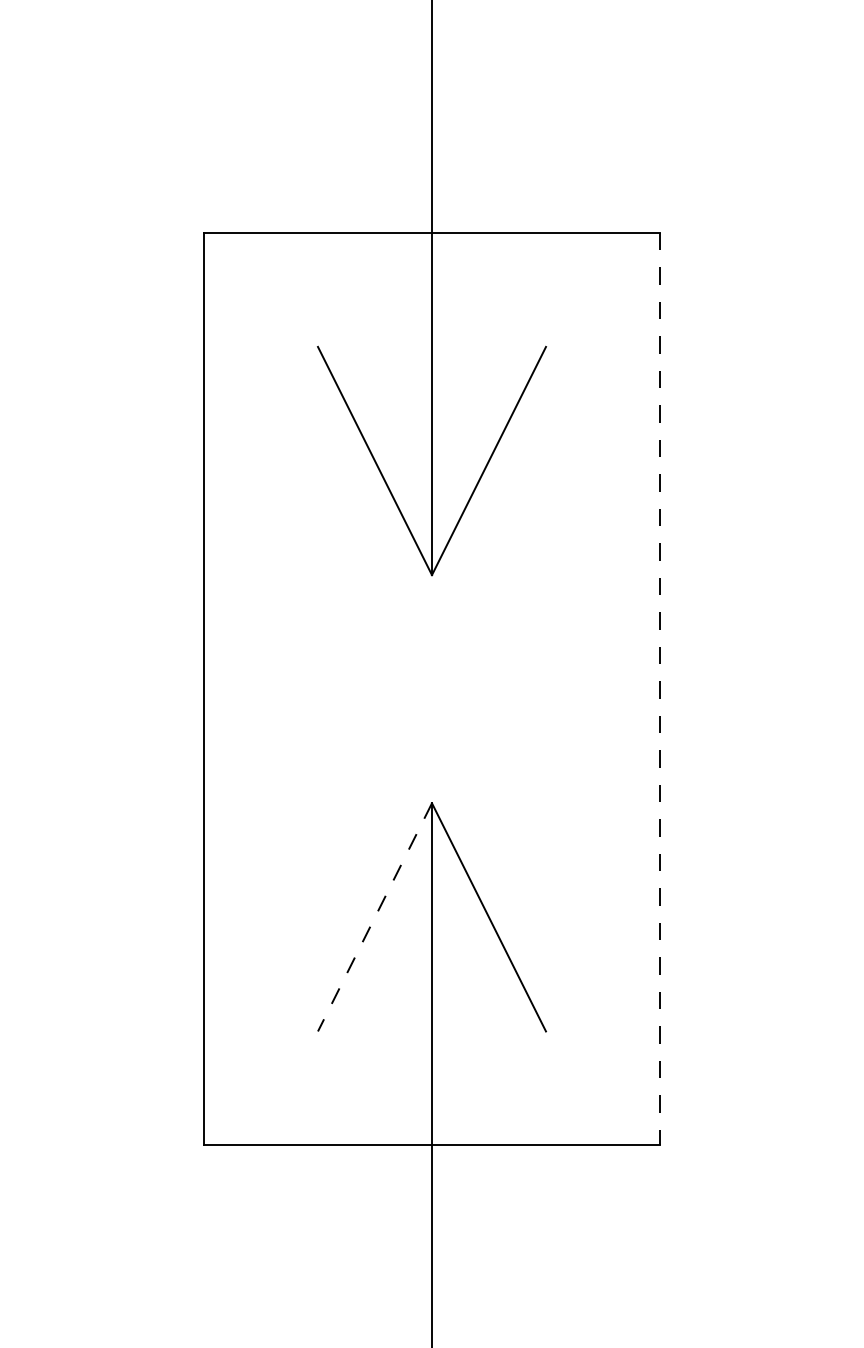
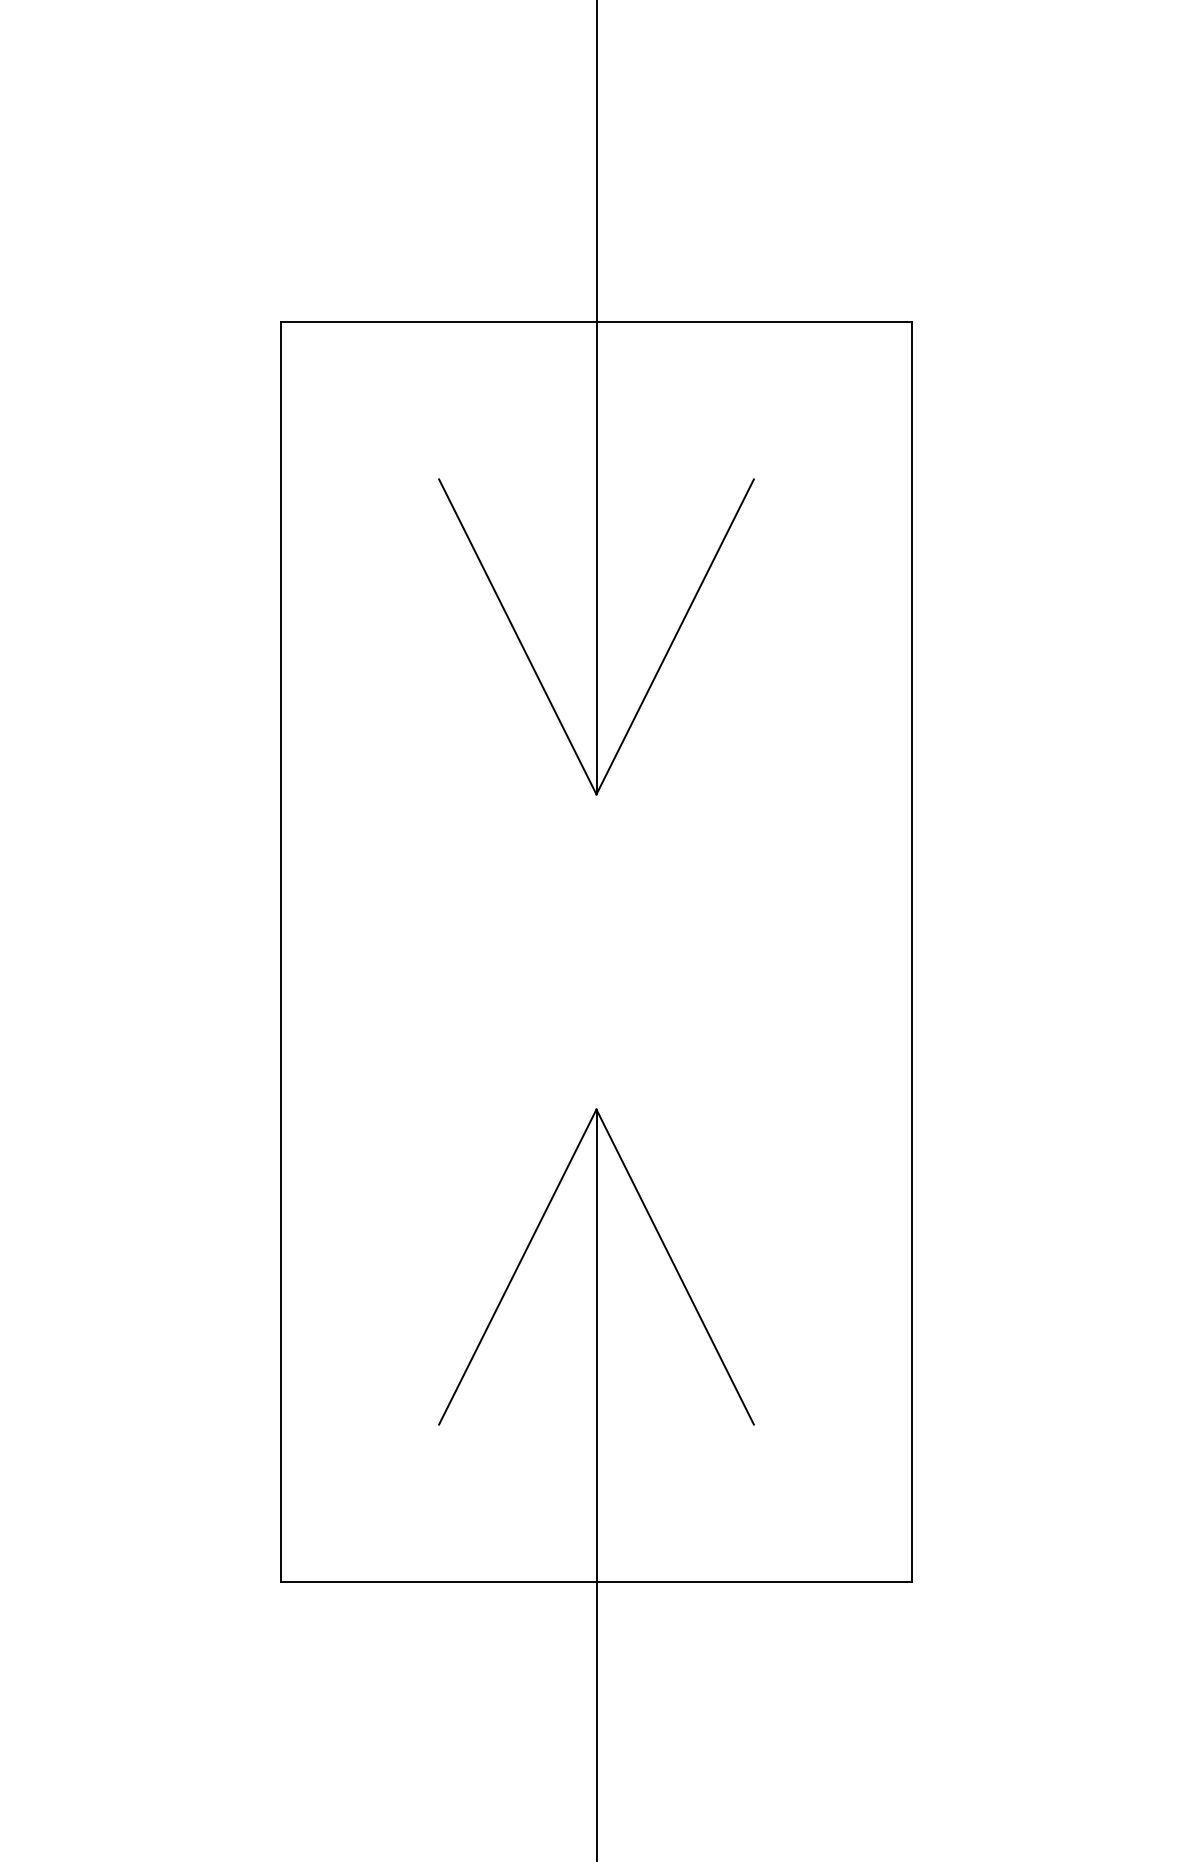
line: (660, 689) -> (911, 952), dashed -> solid
line: (374, 917) -> (517, 1267), dashed -> solid

